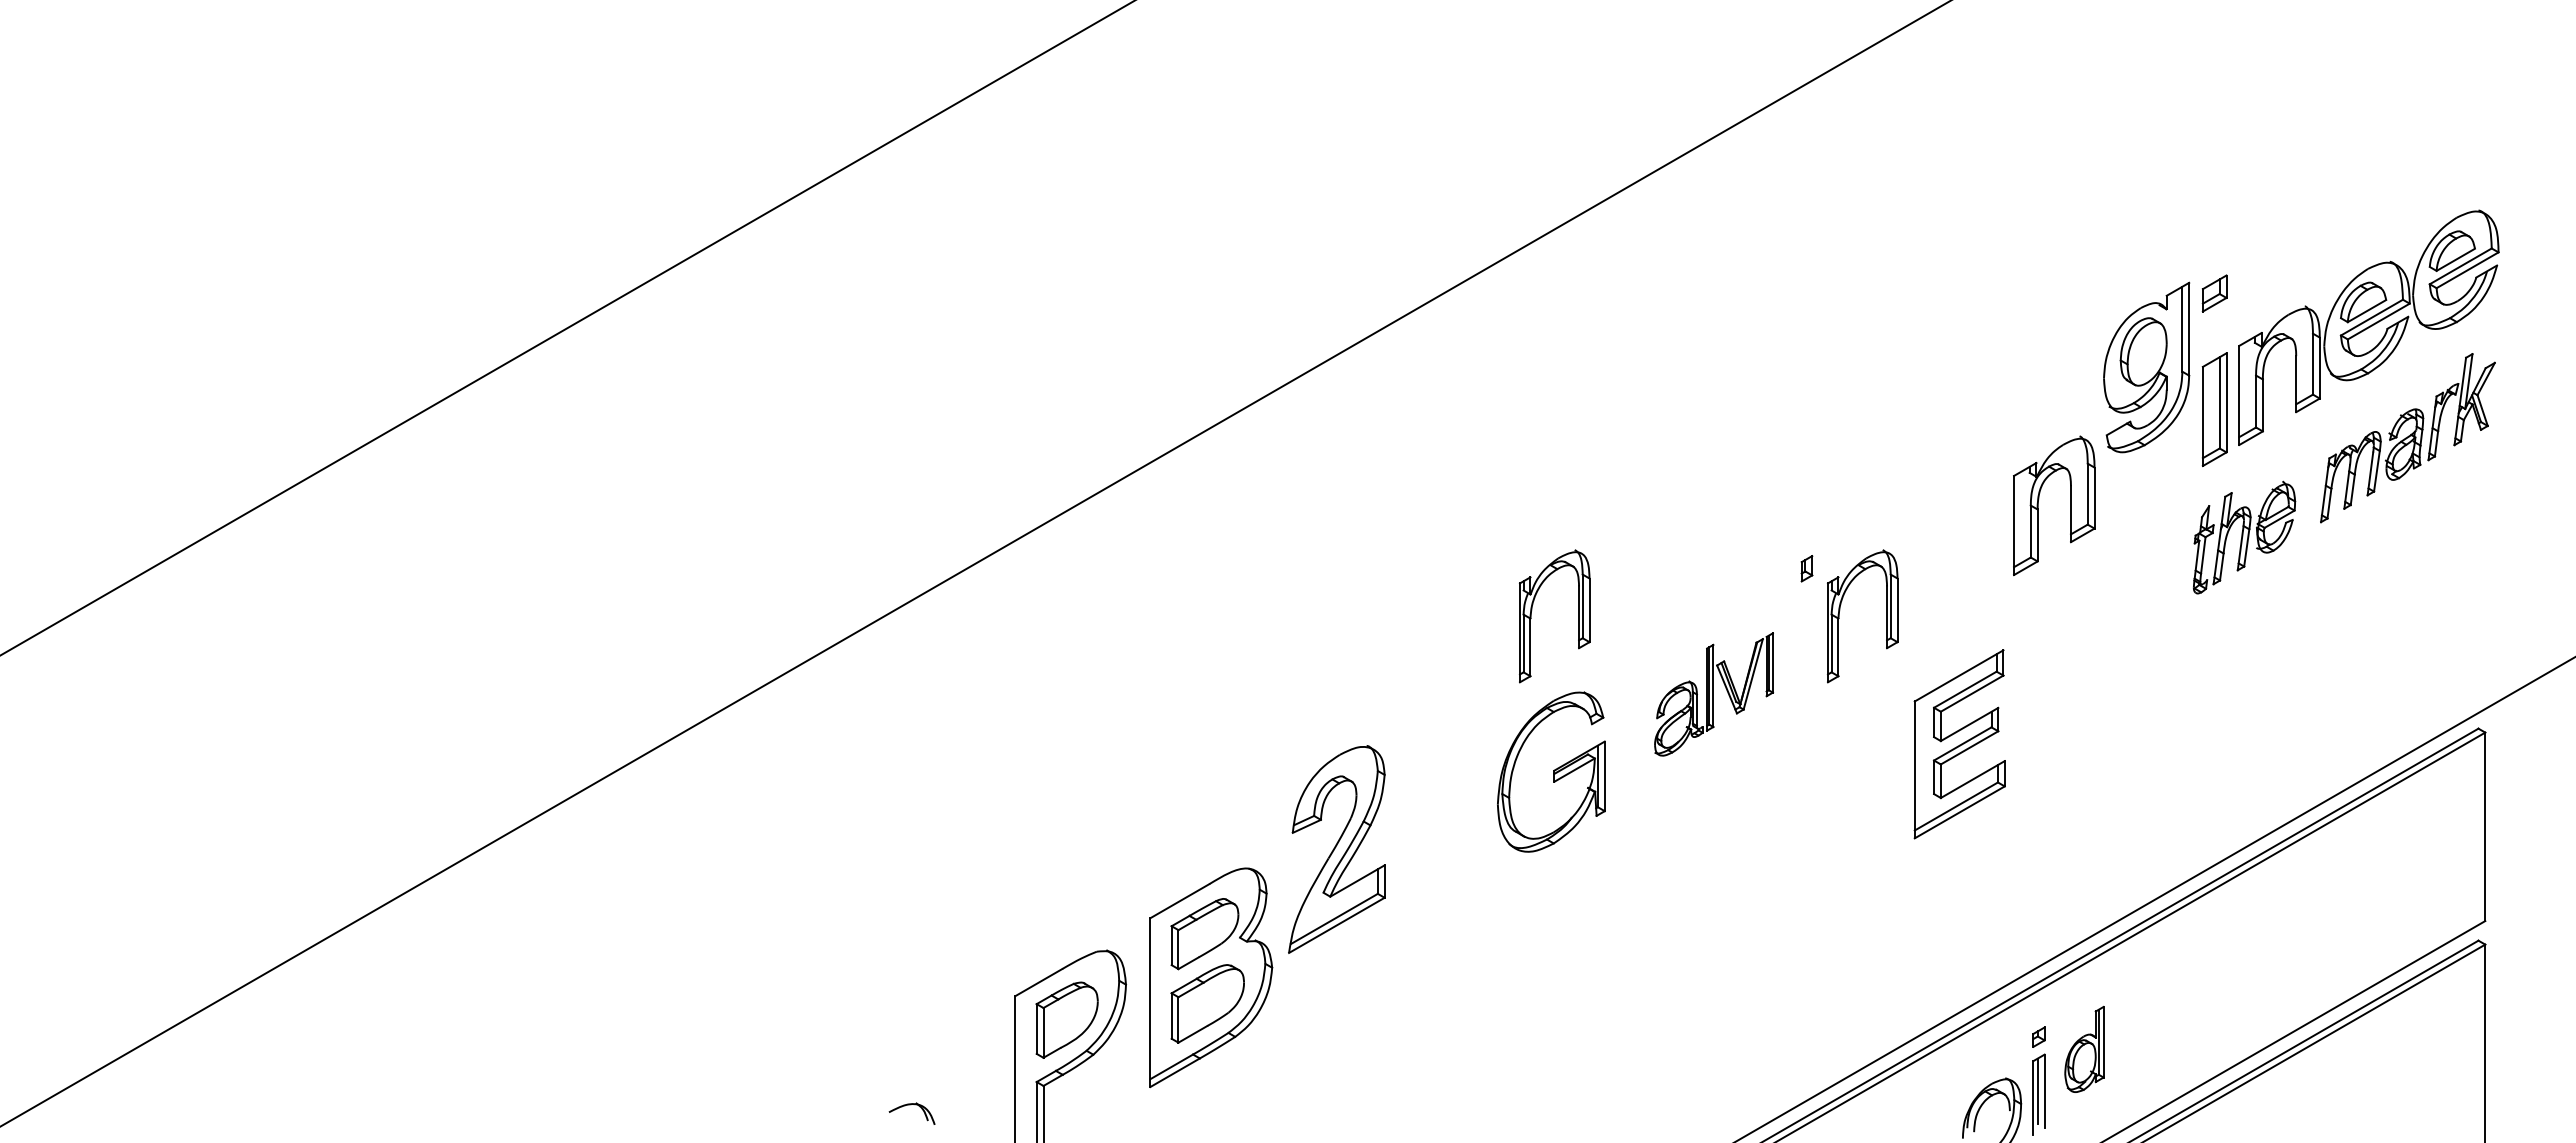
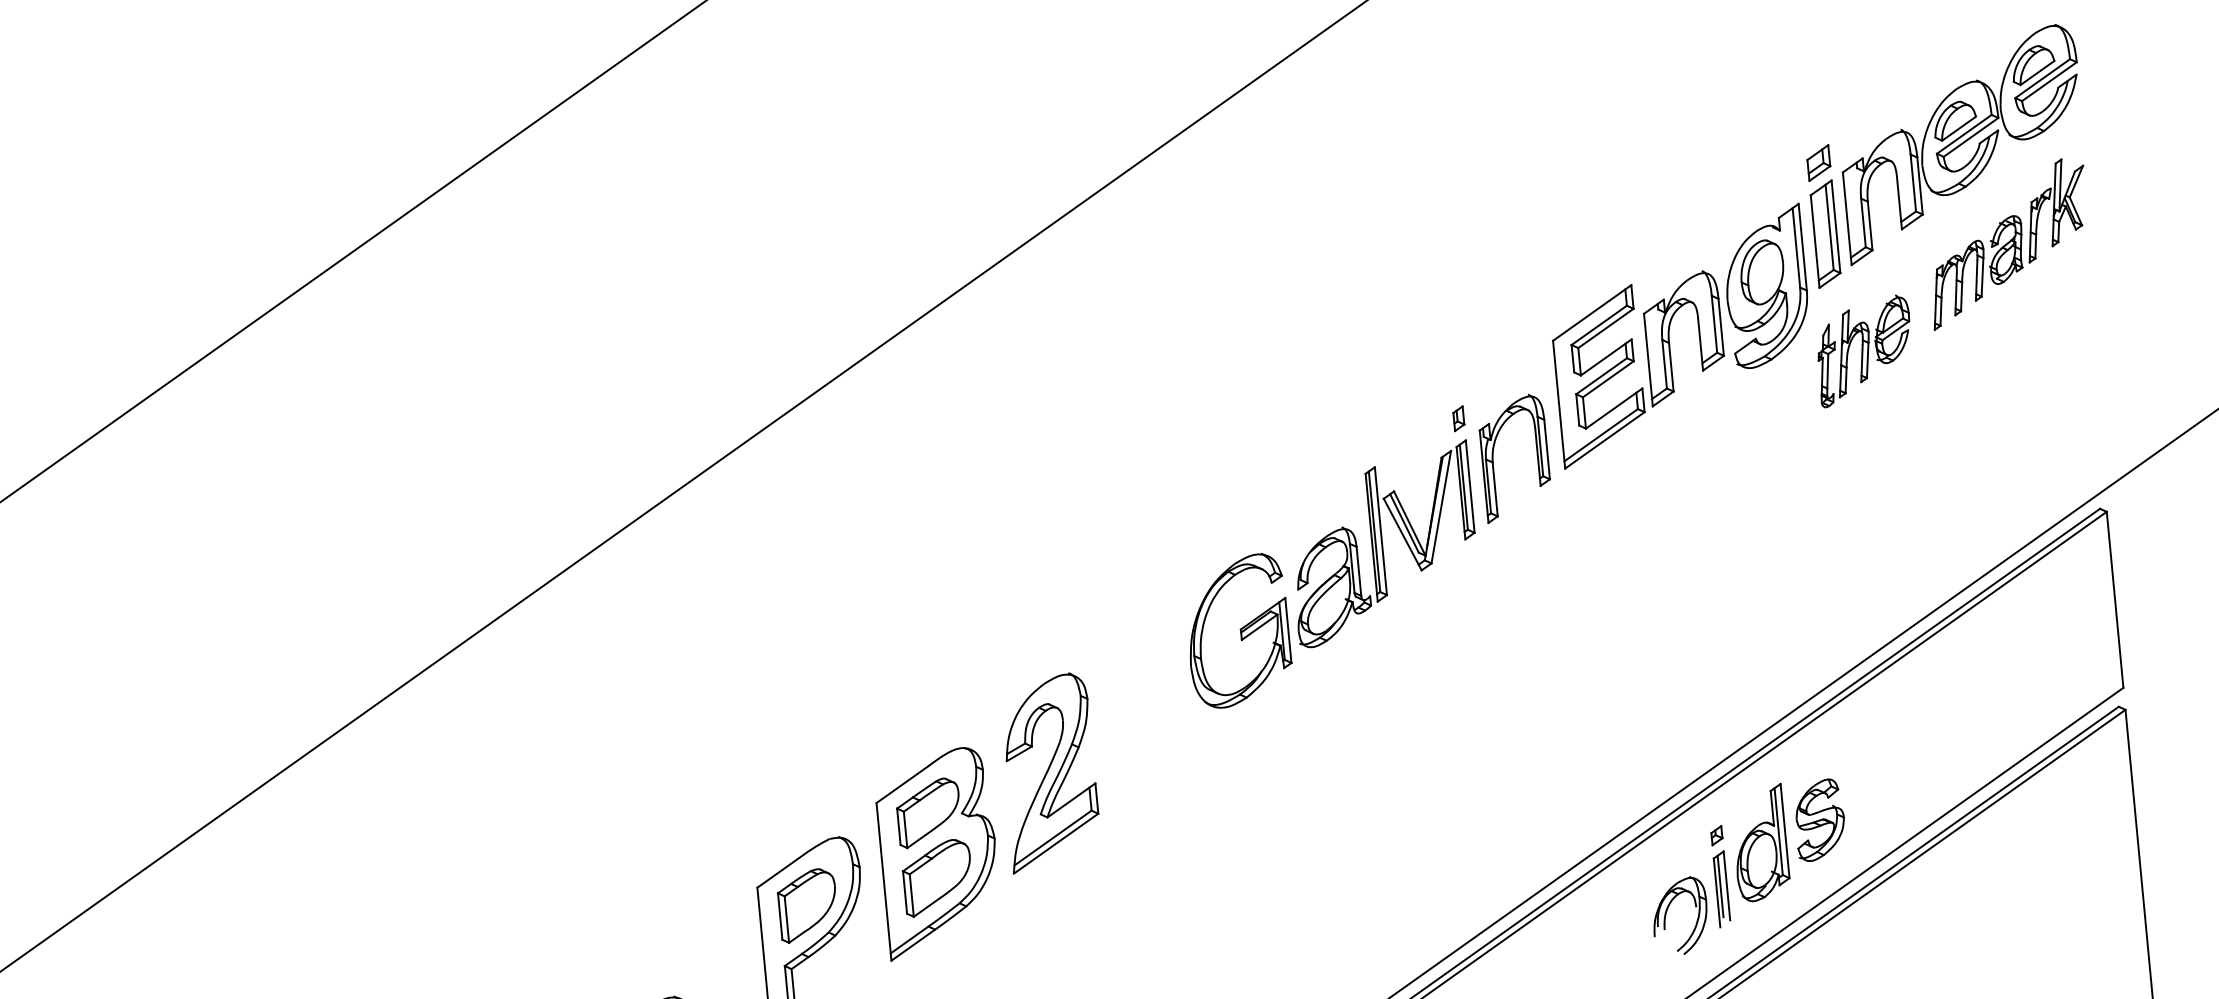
part: (2214, 293) -> (1818, 163), moved
part: (2146, 367) -> (1766, 286), moved
part: (1532, 610) -> (1206, 481), removed
part: (1713, 694) -> (1382, 544), size x1.67
part: (1959, 744) -> (1598, 377), moved
part: (1336, 849) -> (1049, 772), moved
part: (2149, 1030) -> (1819, 819), added
part: (2084, 1049) -> (1760, 843), size x1.43

